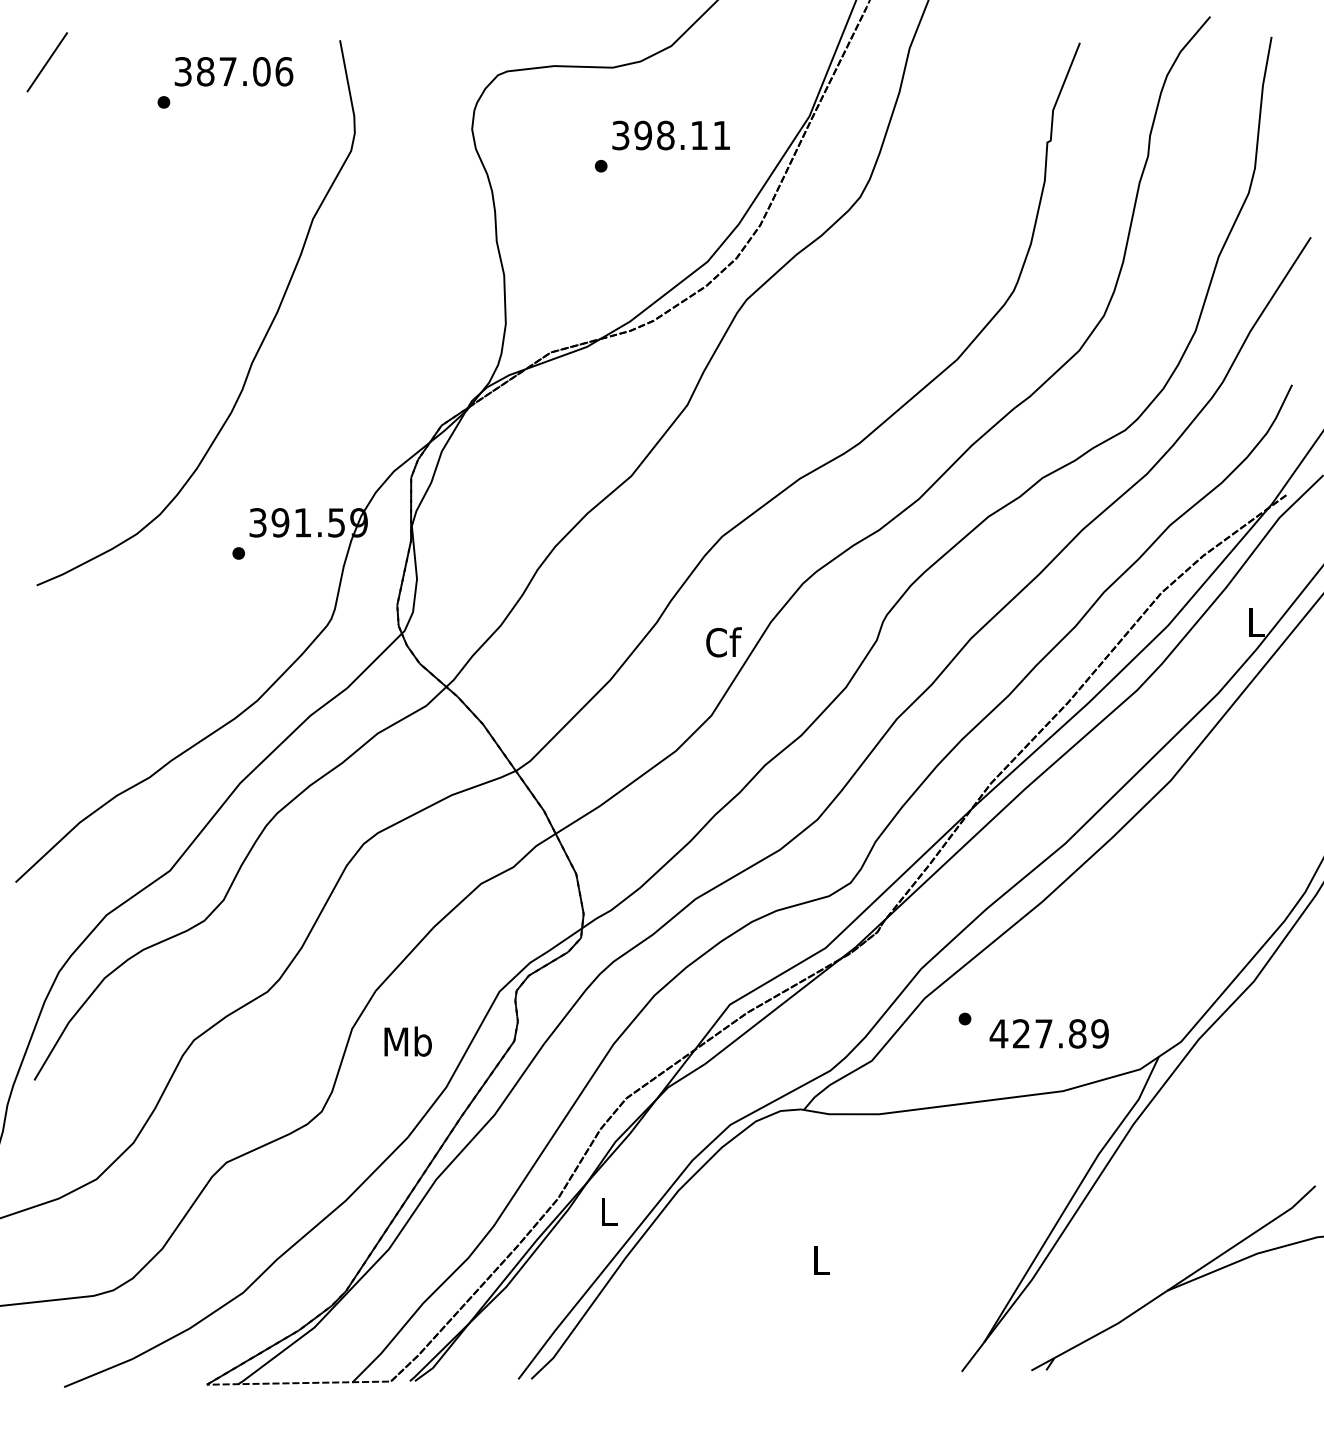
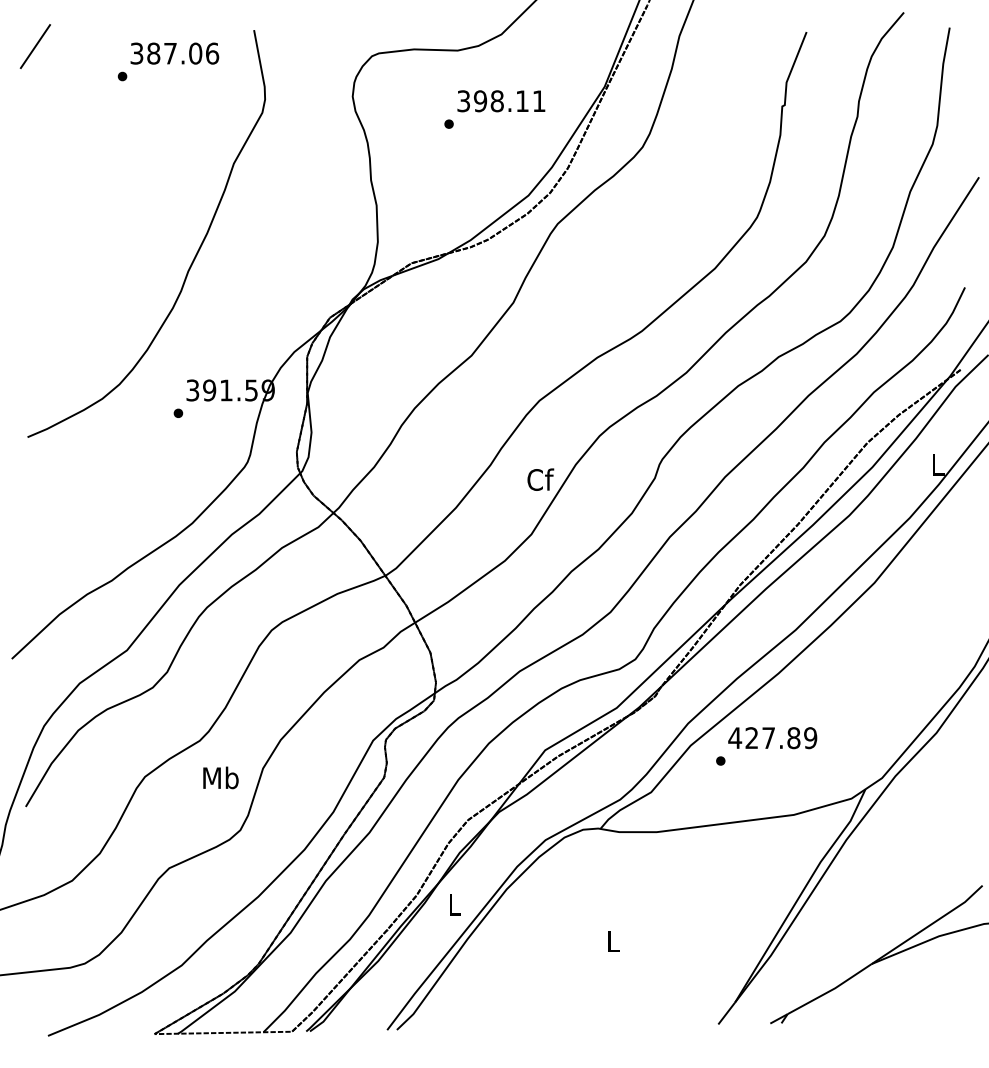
text: (1048, 1034) -> (772, 738), moved
text: (407, 1041) -> (220, 777), moved

